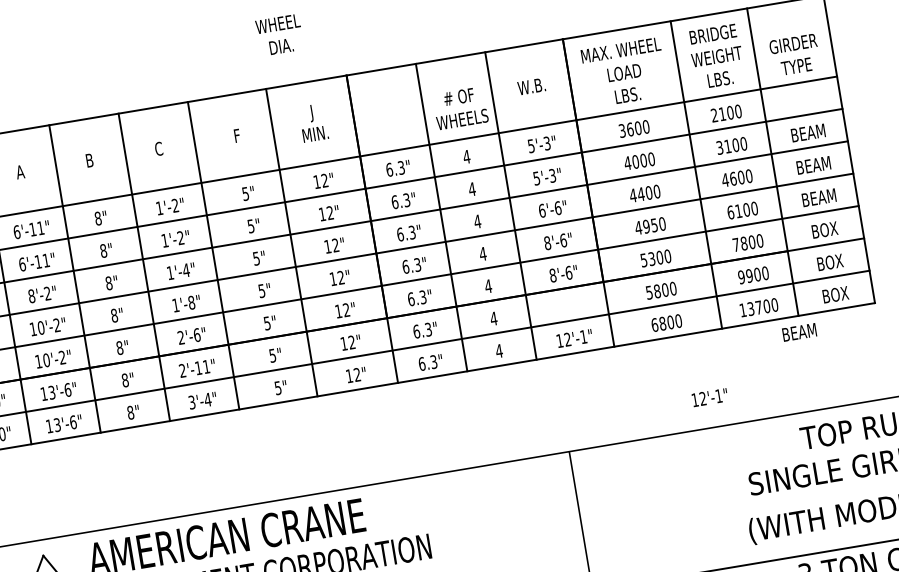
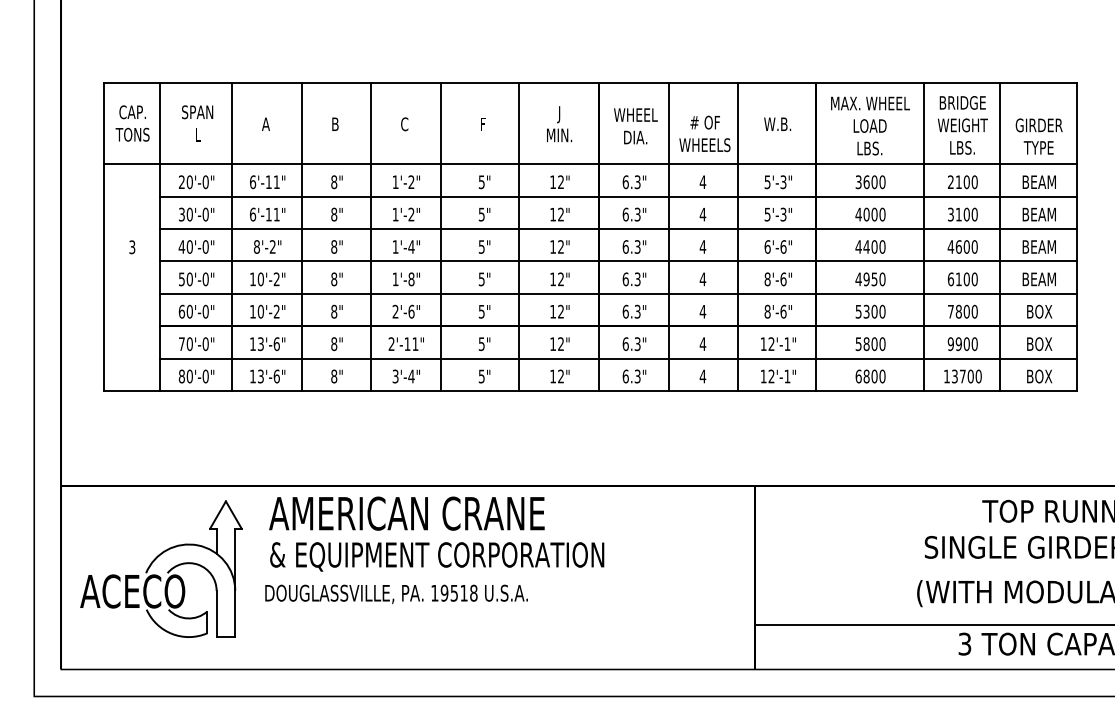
text: (279, 35) -> (635, 126), moved
text: (798, 331) -> (1038, 181), moved
text: (709, 397) -> (778, 343), moved

